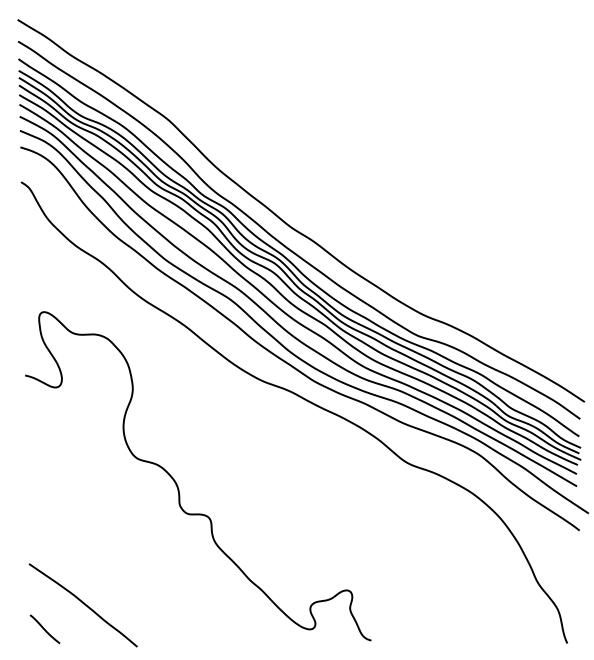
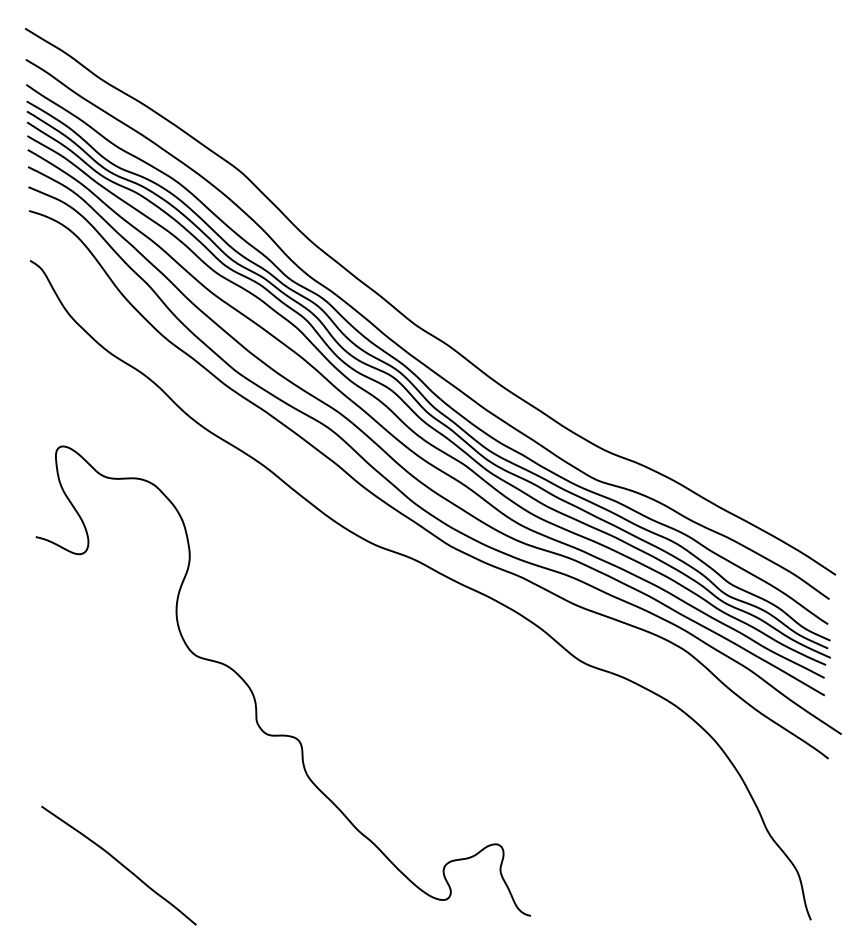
curve: (44, 629) -> (63, 900), removed

